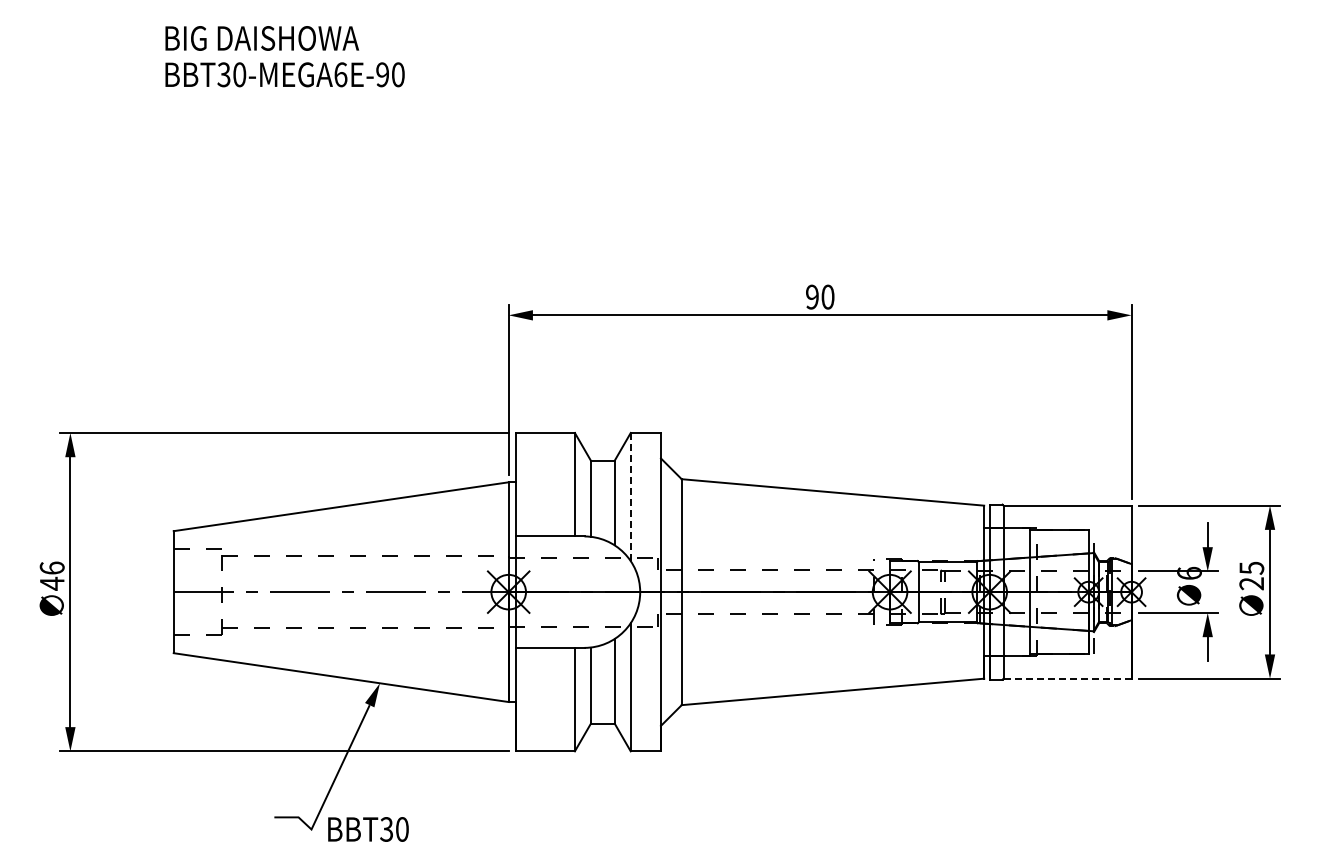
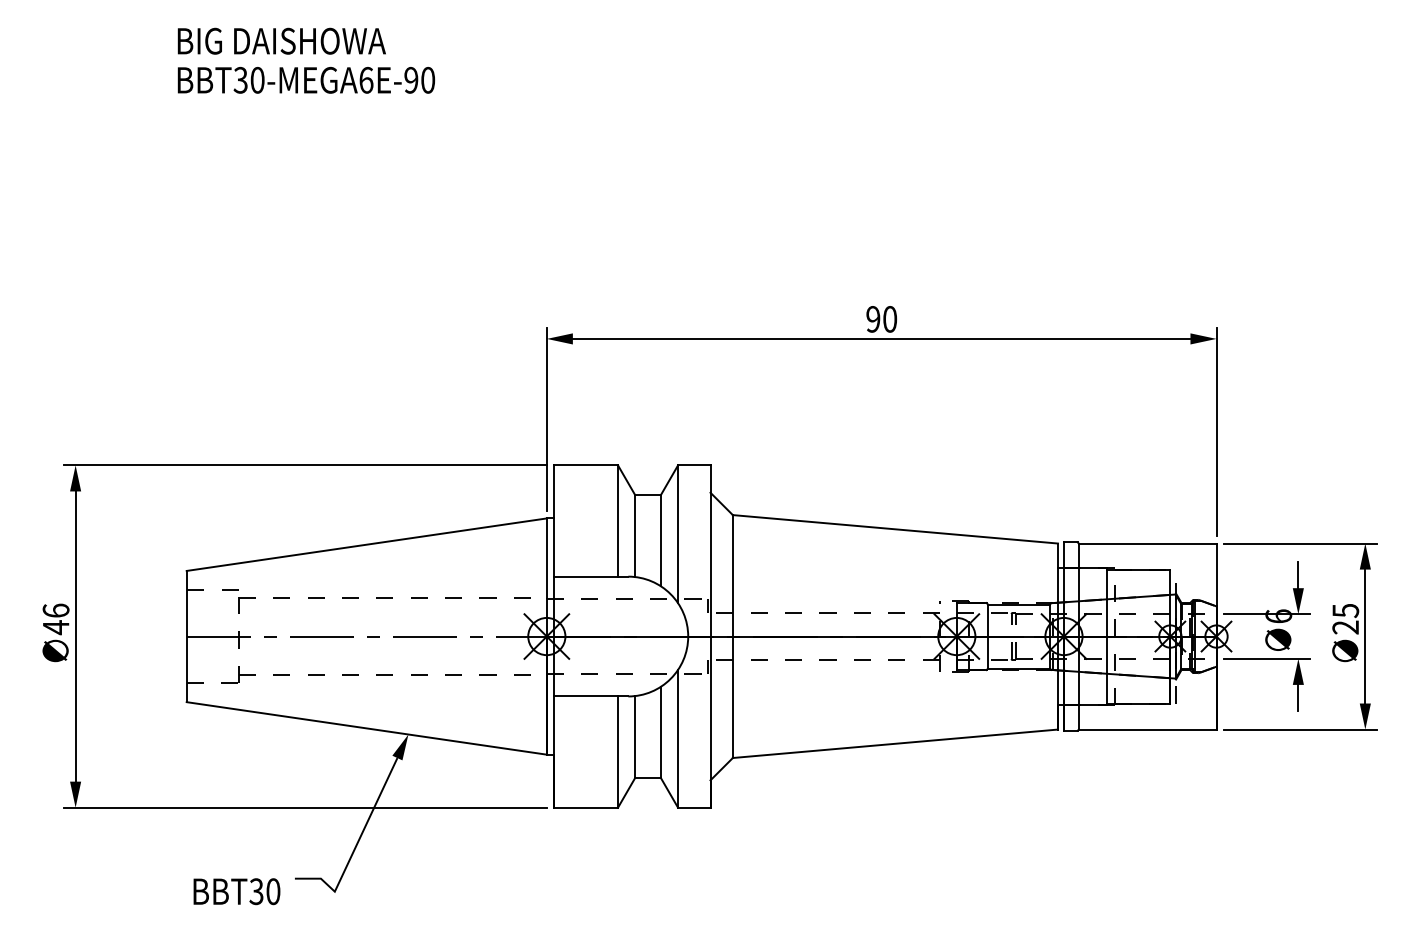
line: (630, 497) -> (677, 534), dashed -> solid
line: (1068, 678) -> (1148, 729), dashed -> solid
text: (368, 829) -> (236, 891), moved

